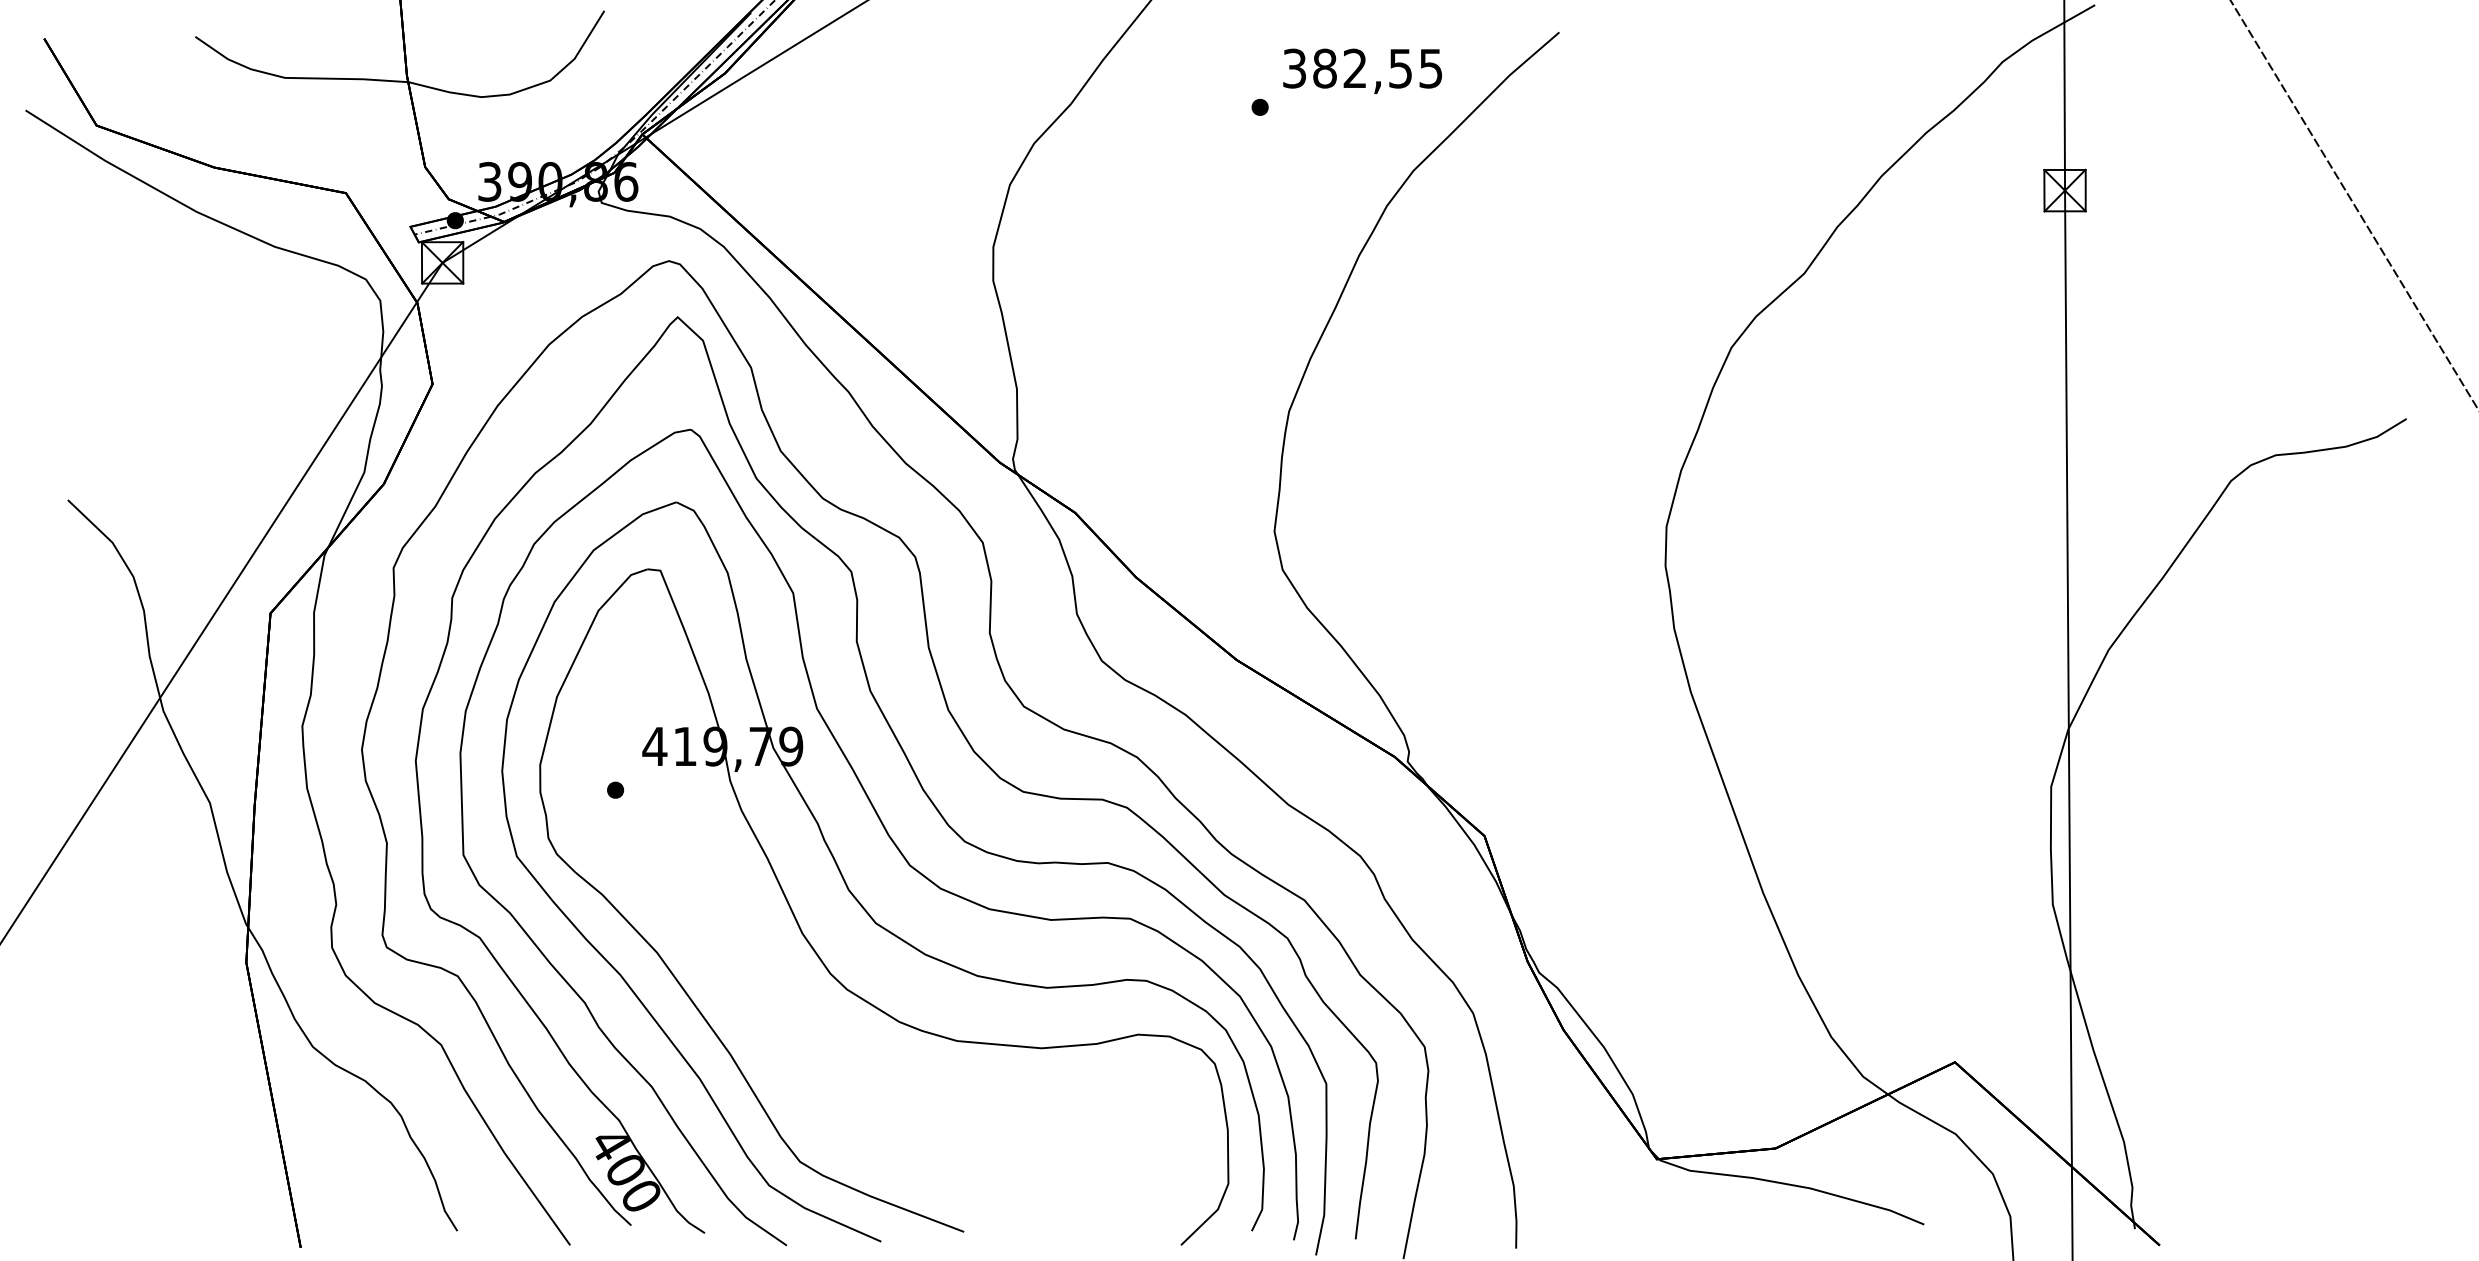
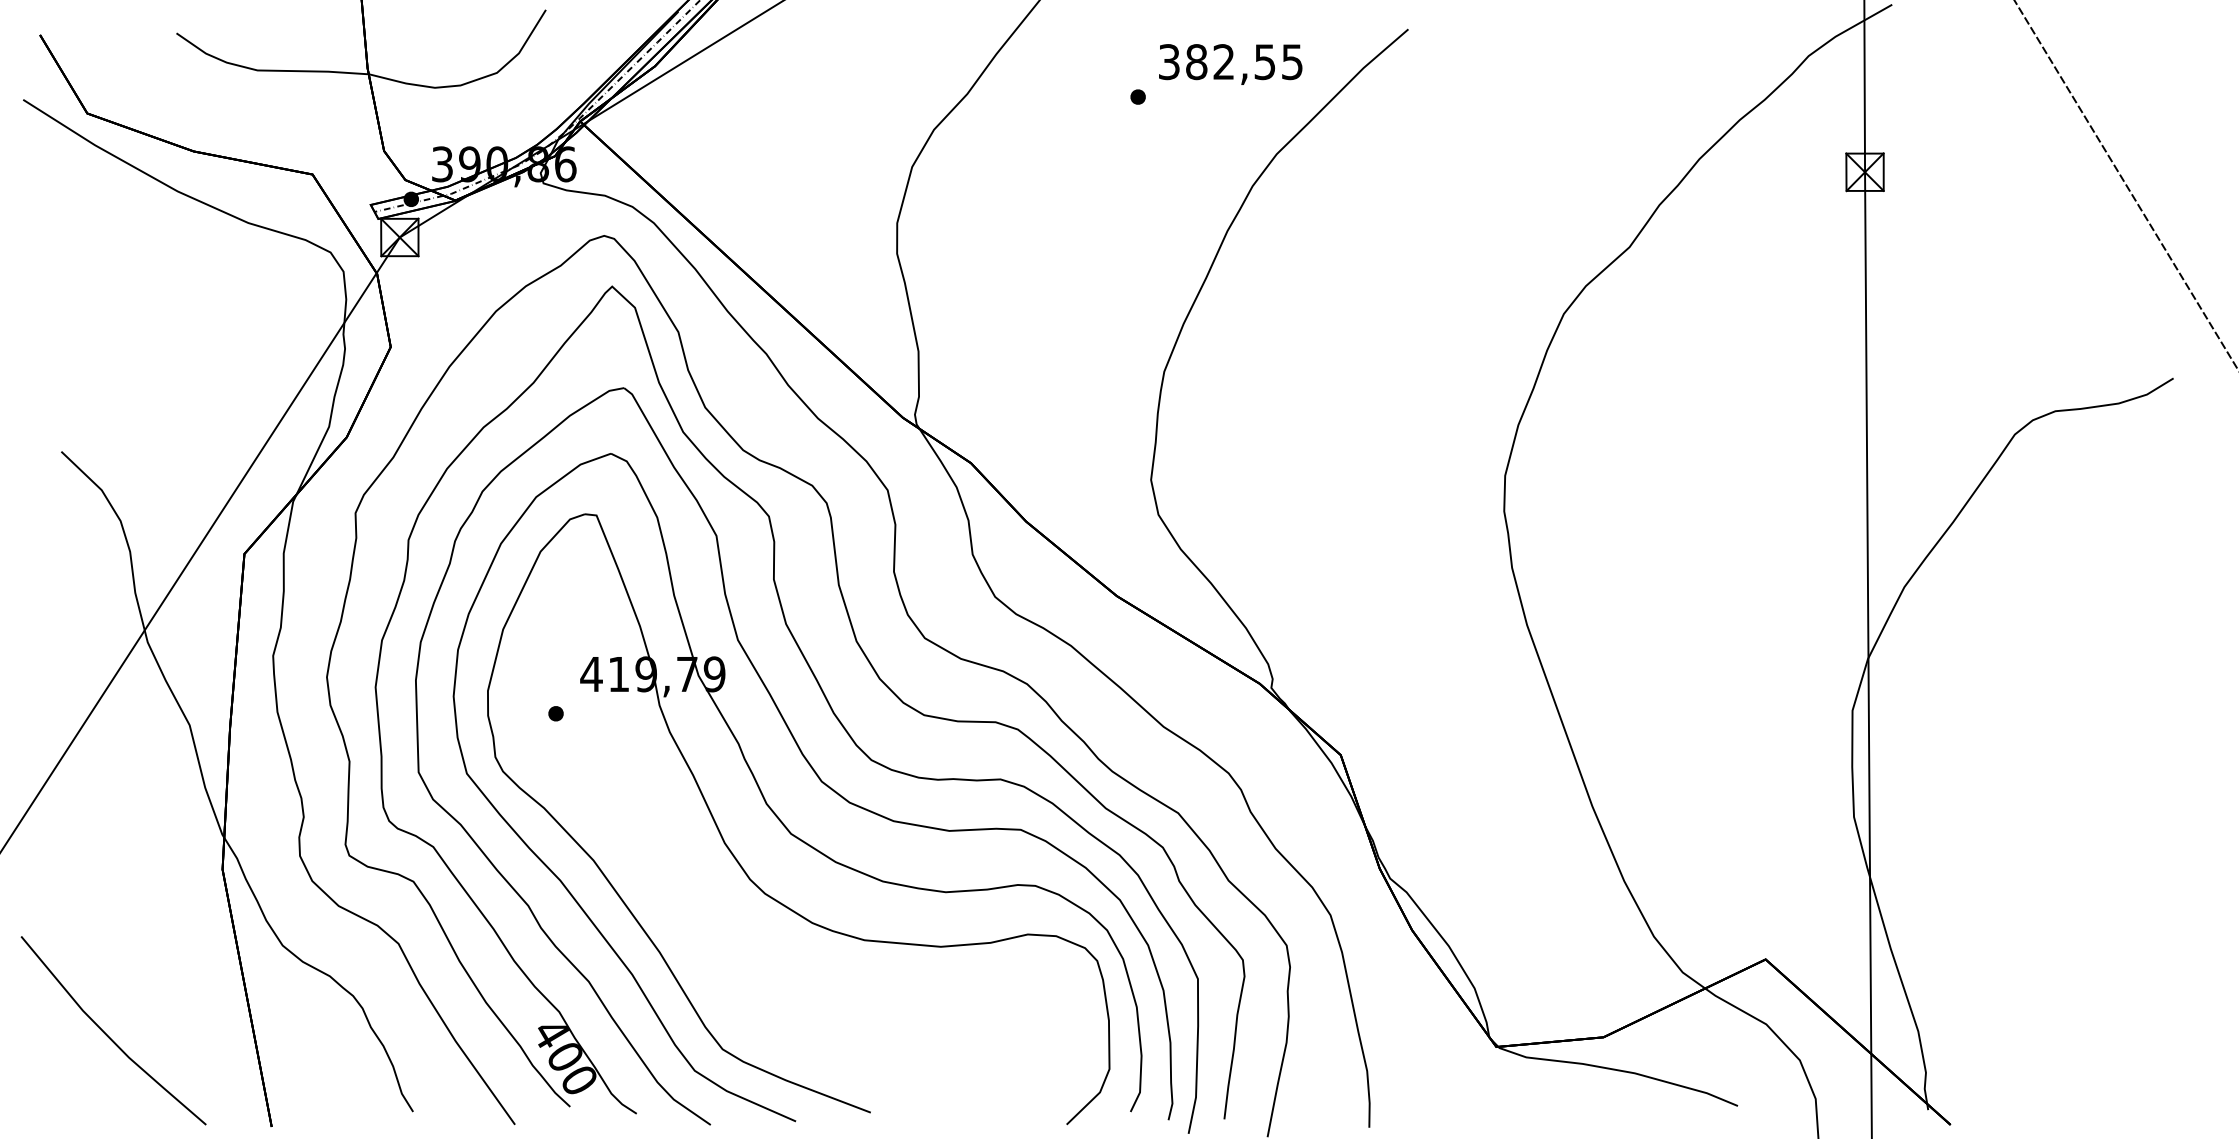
line: (119, 1145) -> (108, 1034), added

